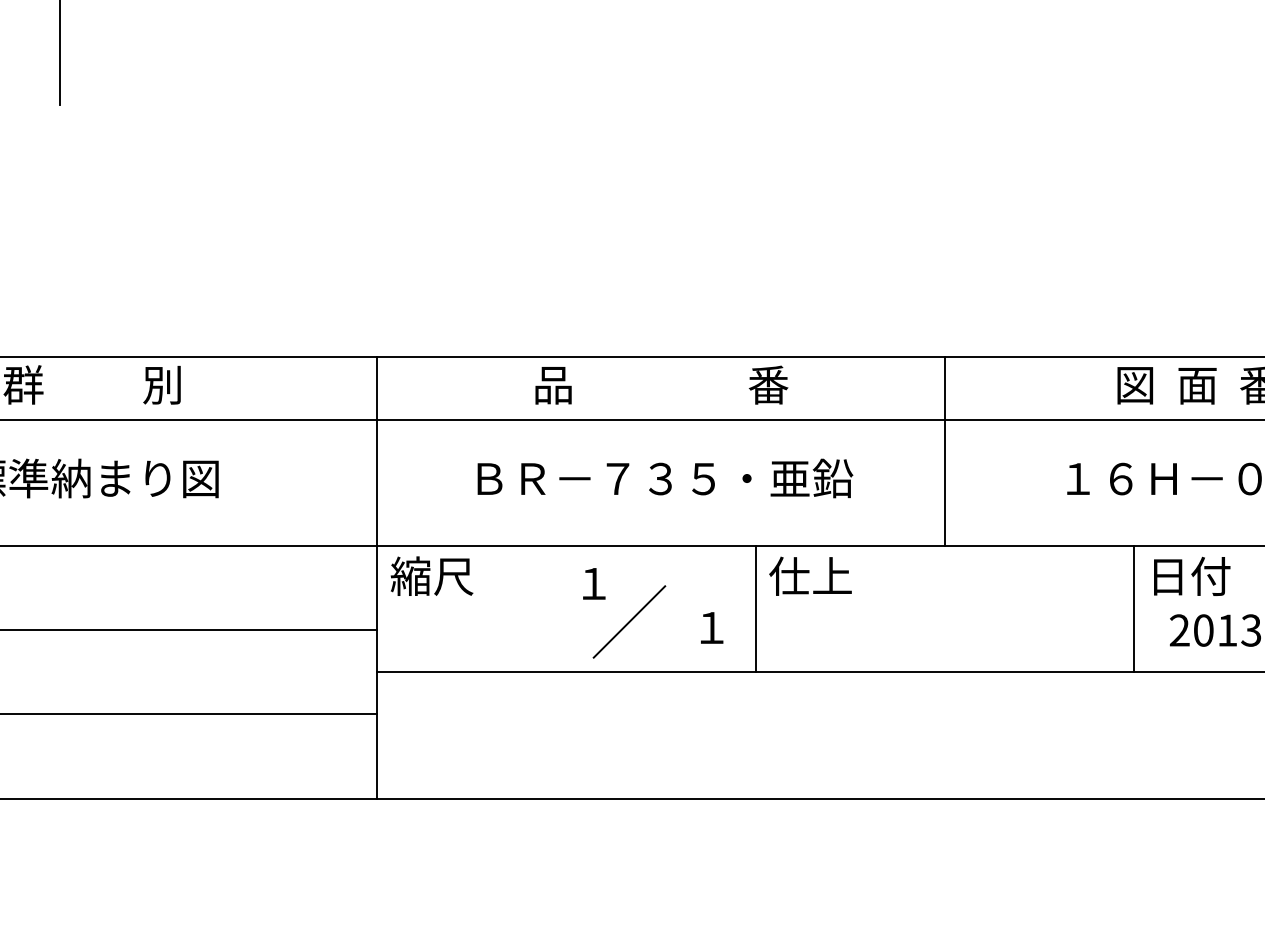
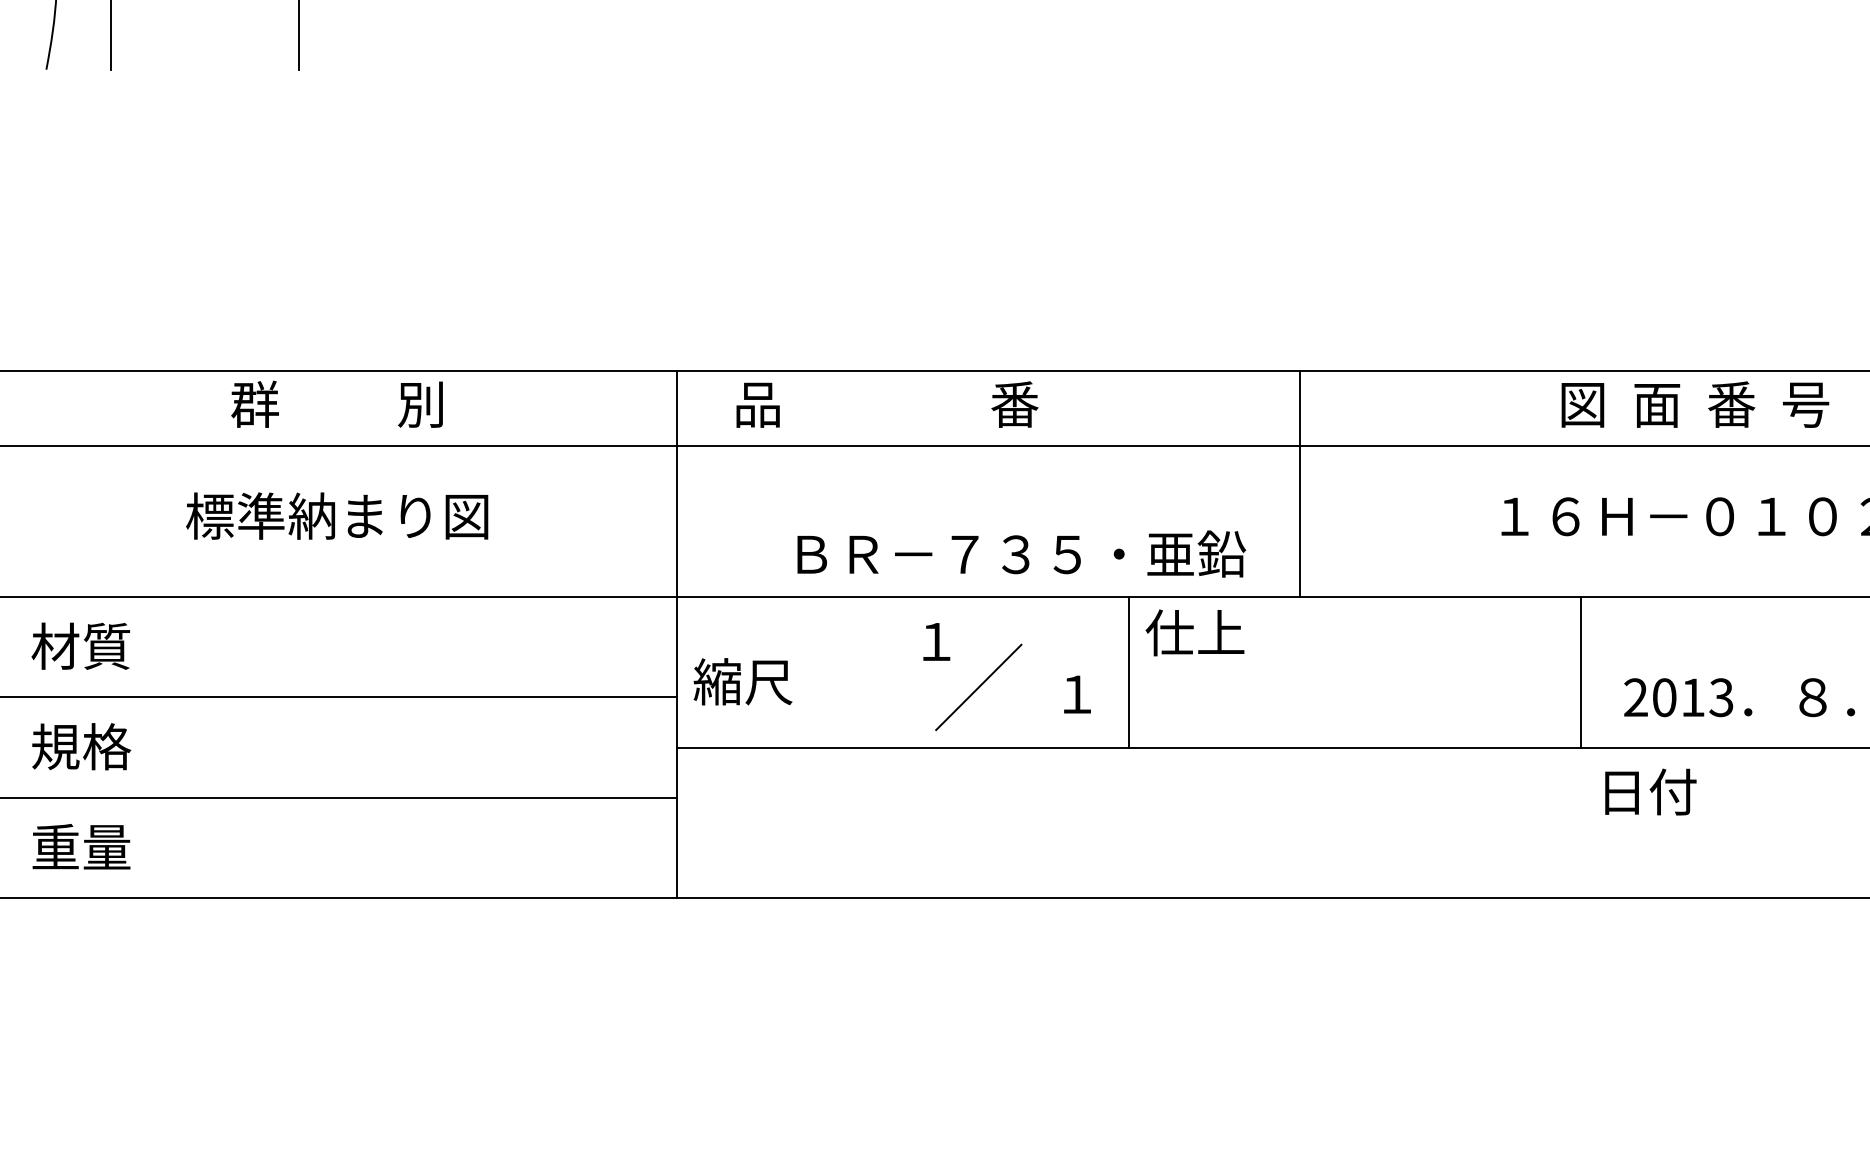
text: (661, 385) -> (887, 404), moved
line: (944, 452) -> (1300, 484), moved
text: (665, 478) -> (1021, 553), moved
text: (431, 575) -> (742, 681), moved
text: (1191, 575) -> (1650, 791), moved

